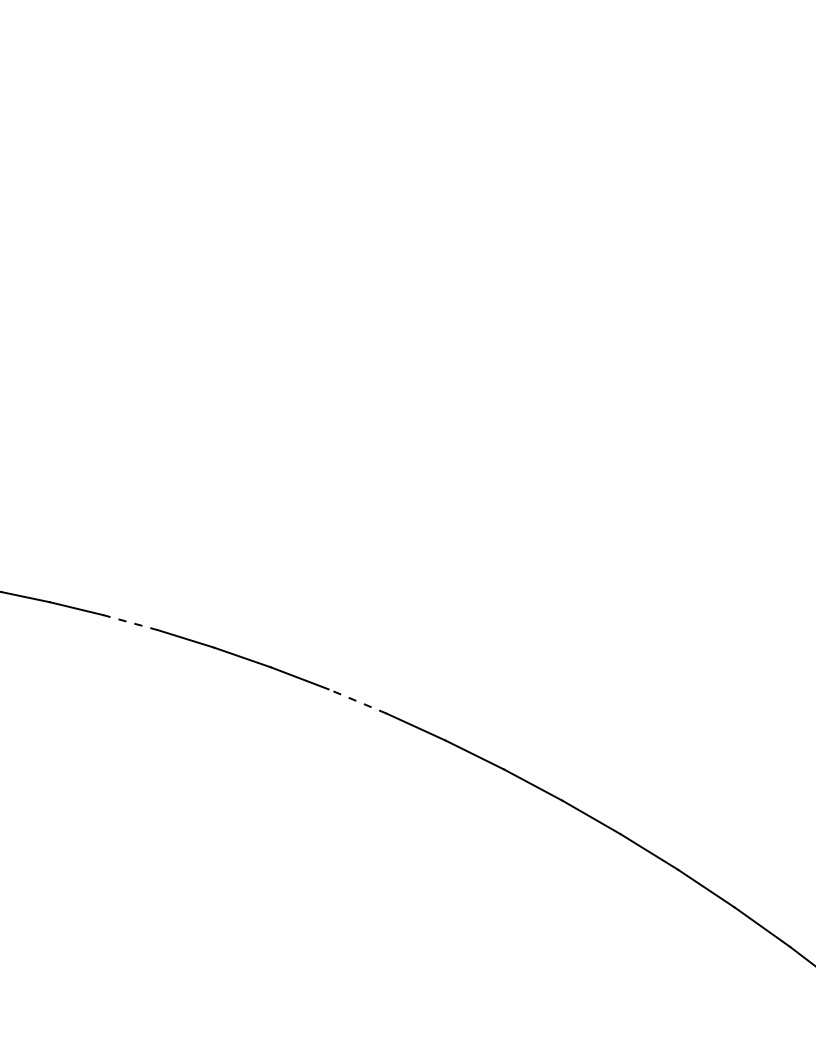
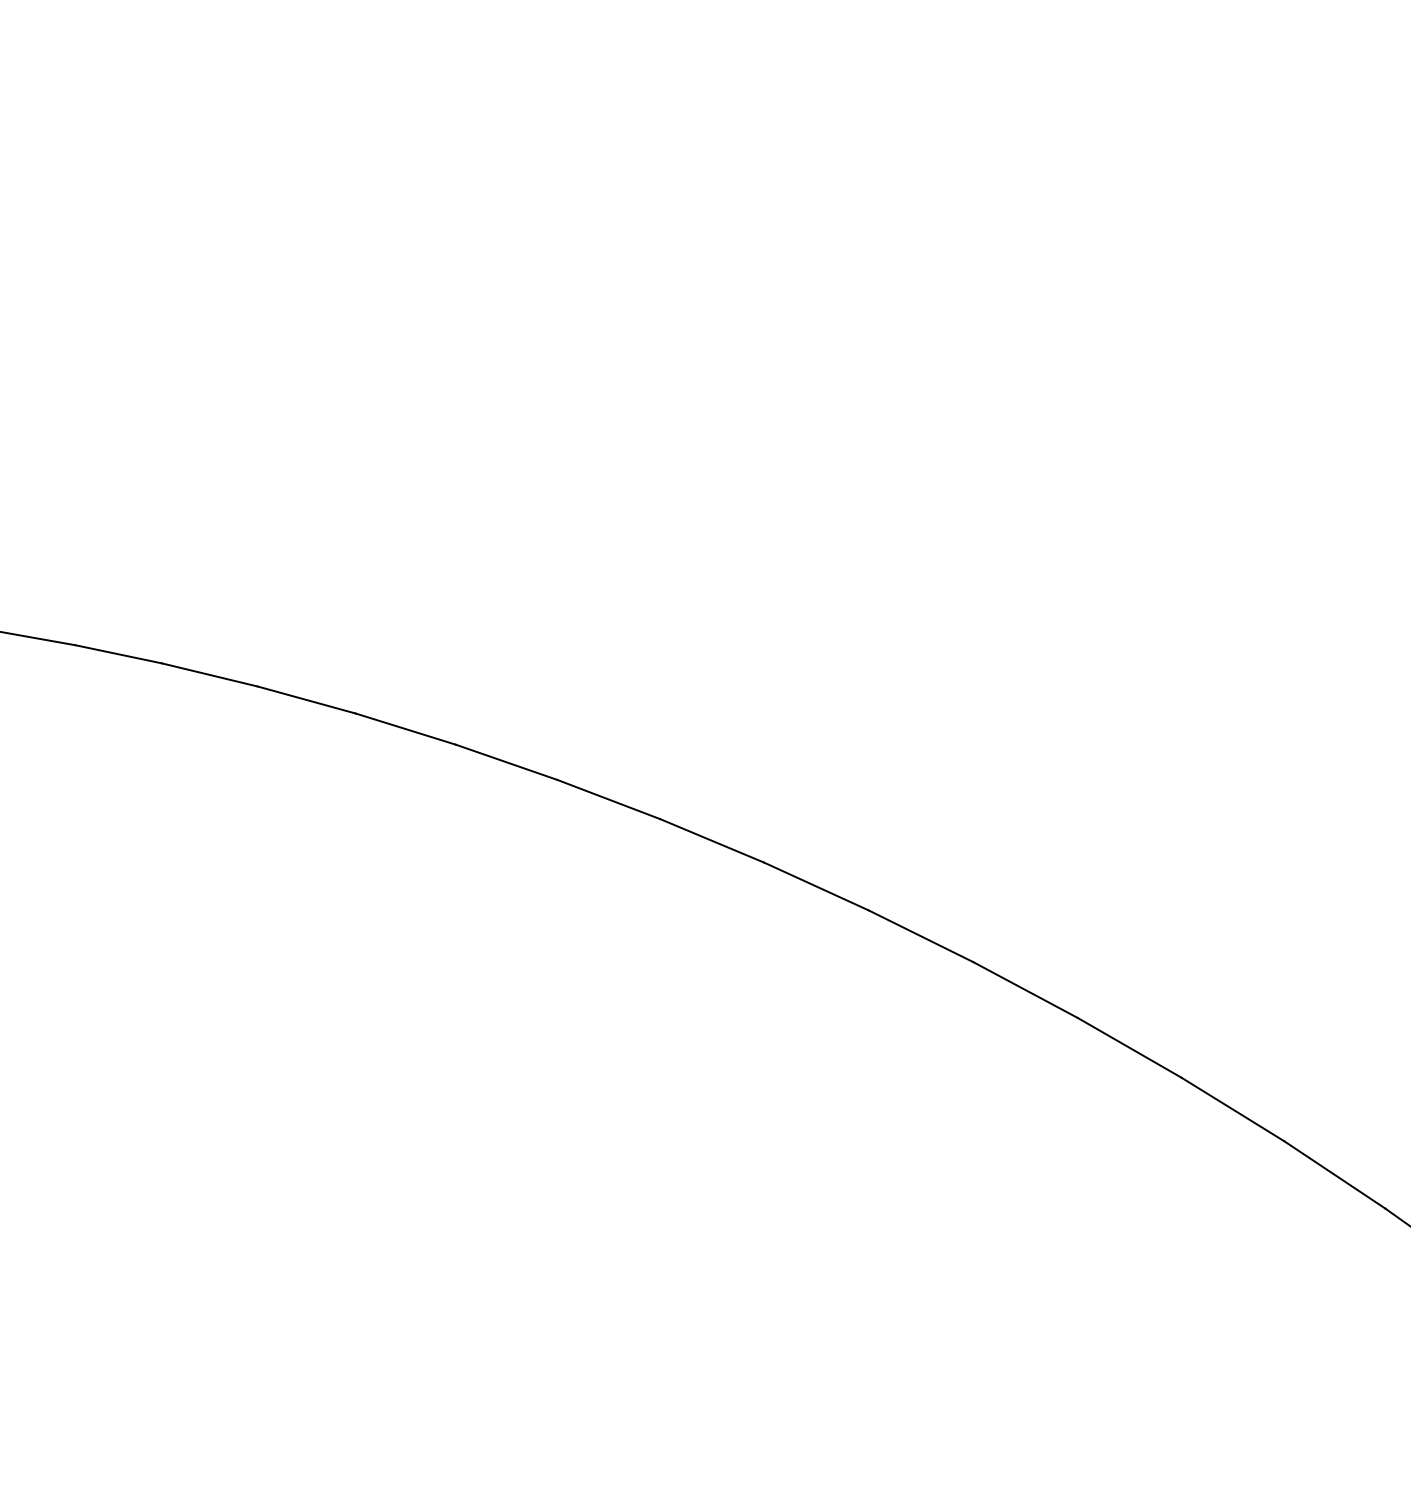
line: (130, 622) -> (306, 699), dashed -> solid
line: (357, 701) -> (711, 840), dashed -> solid

